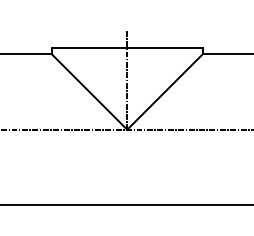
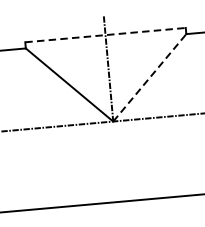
line: (127, 48) -> (105, 35), solid -> dashed
line: (165, 91) -> (150, 77), solid -> dashed

